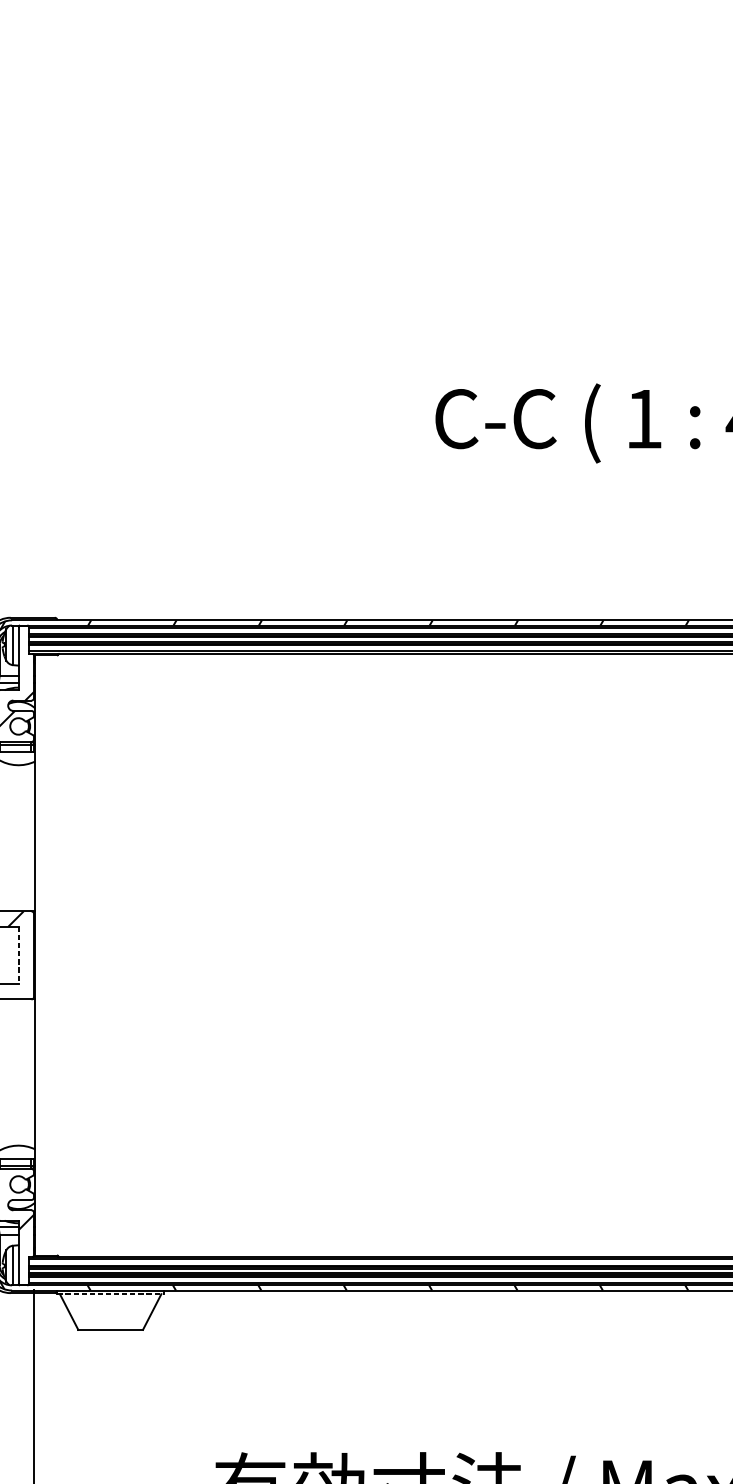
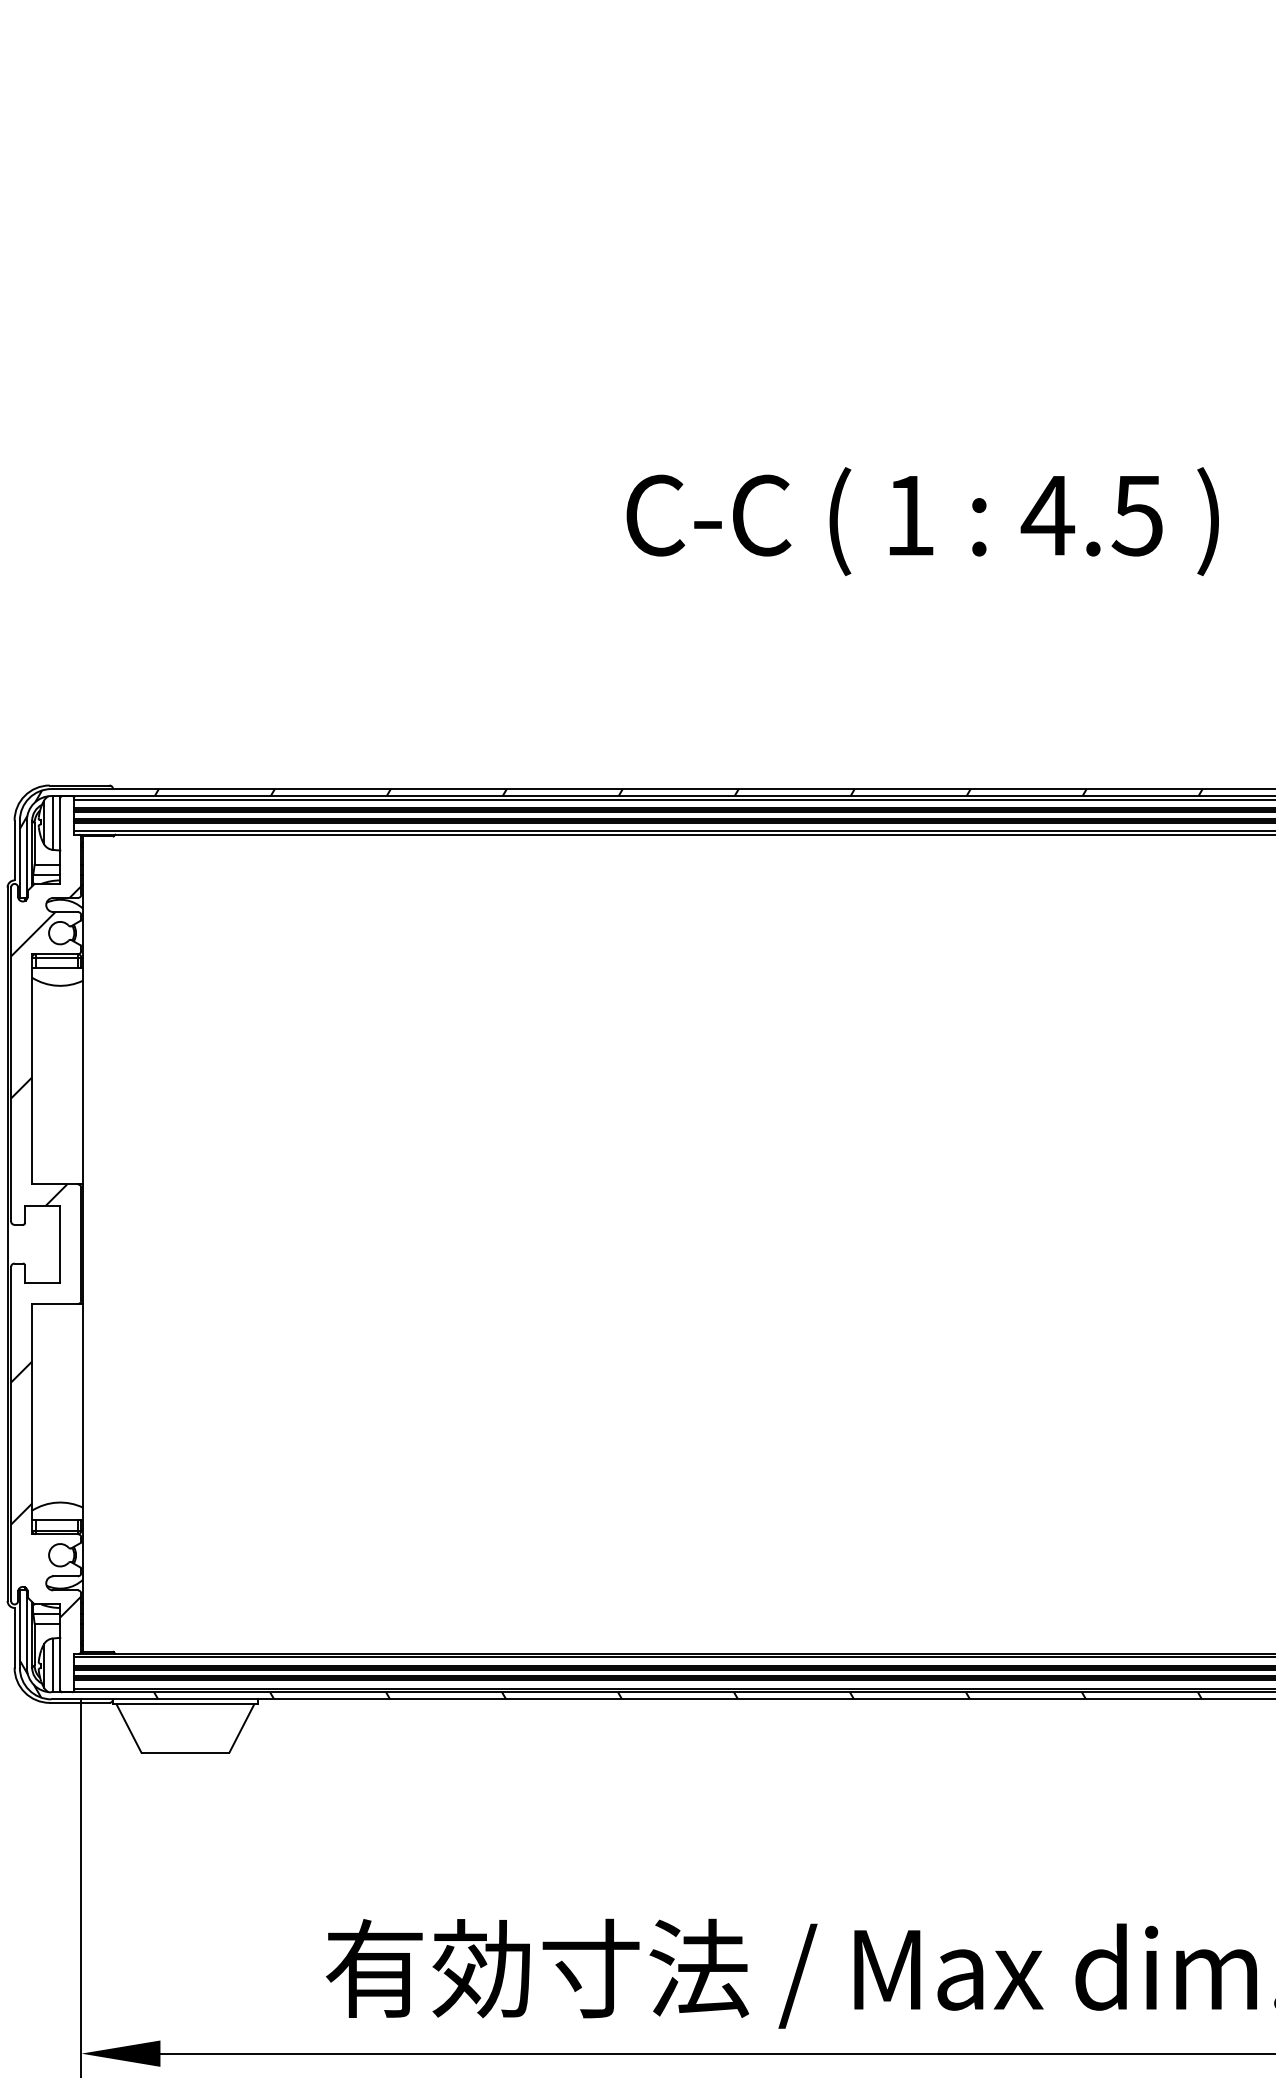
line: (18, 955) -> (60, 1244), dashed -> solid
line: (110, 1294) -> (185, 1704), dashed -> solid

